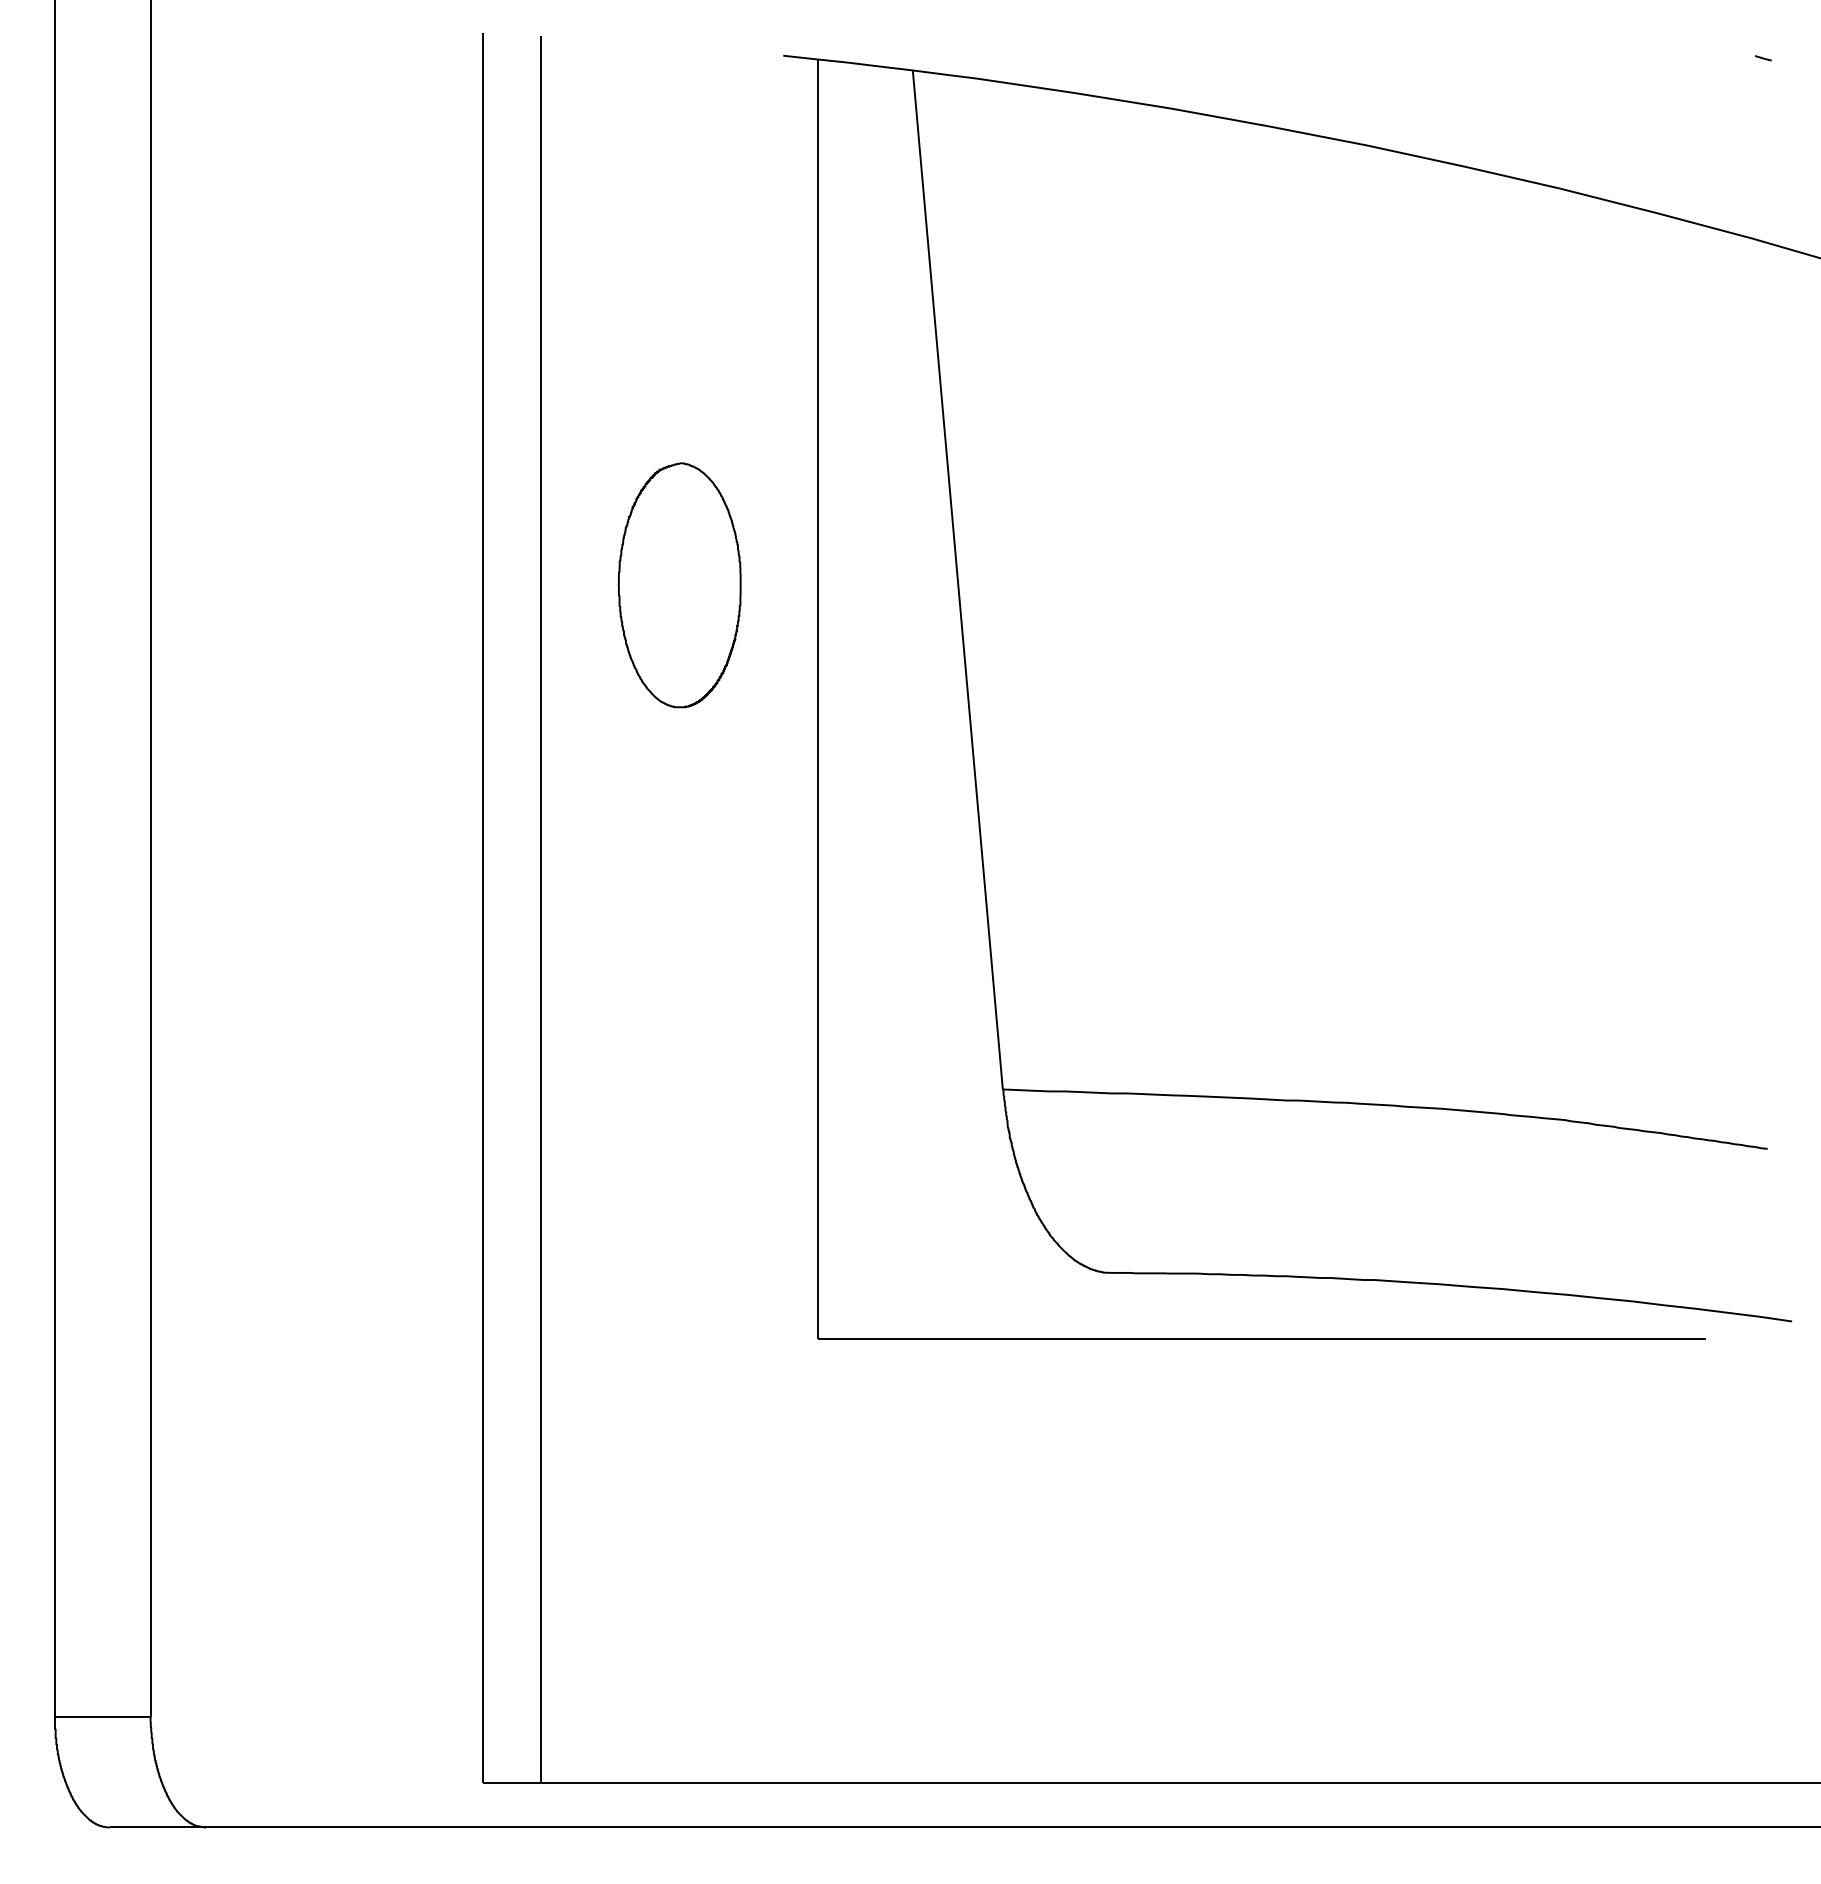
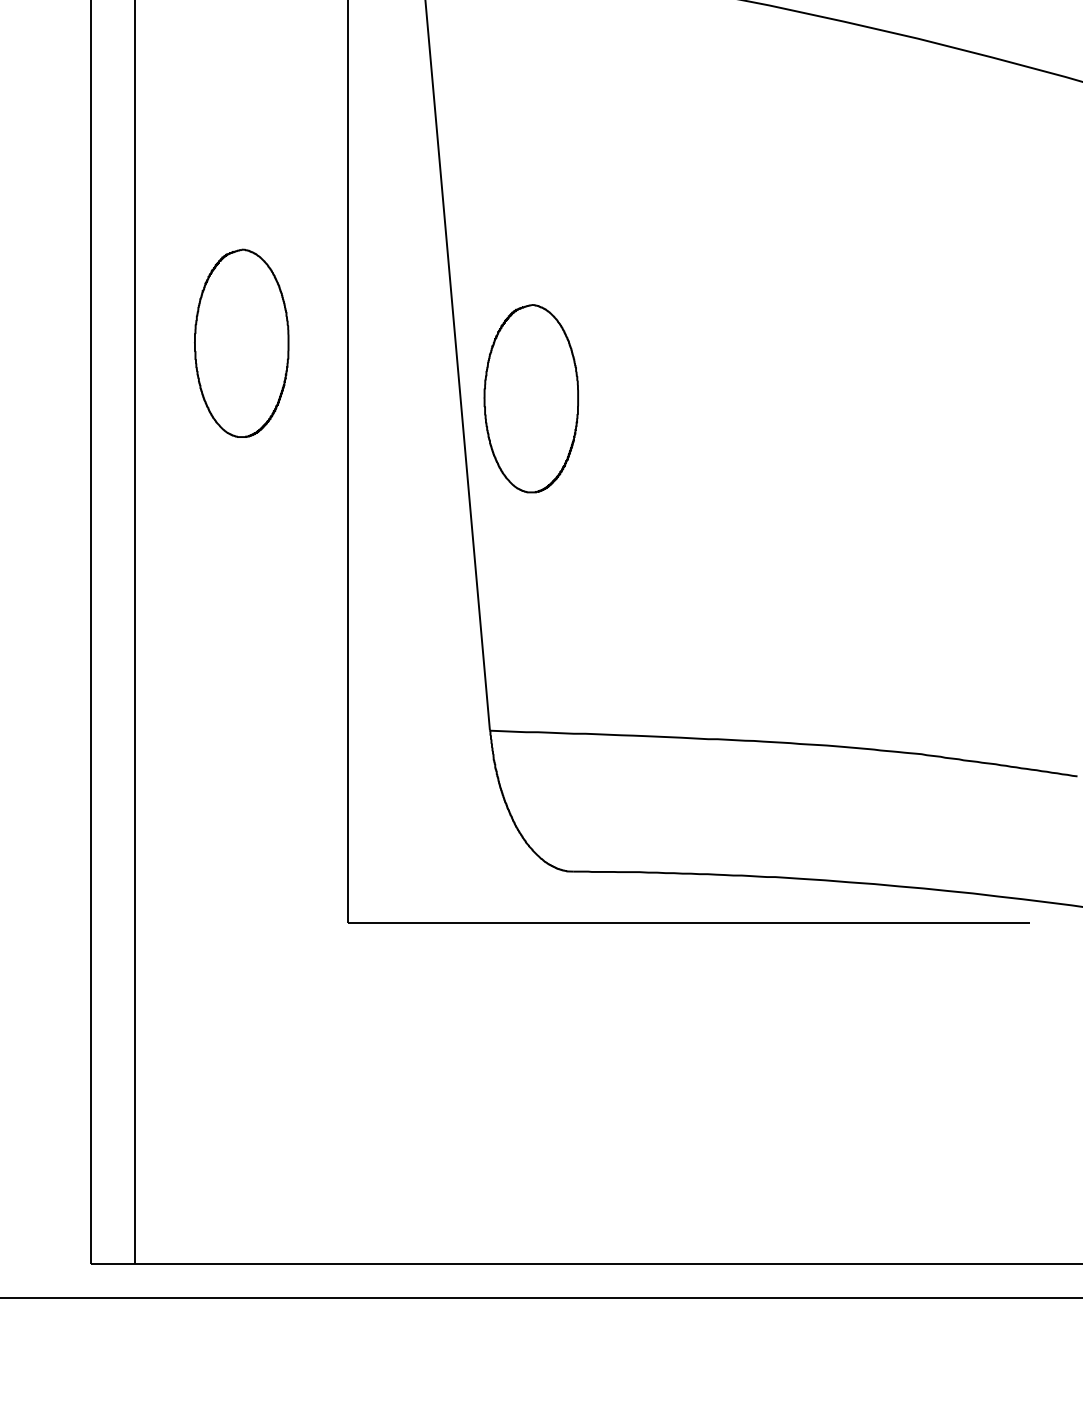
part: (1056, 657) -> (531, 398), added

